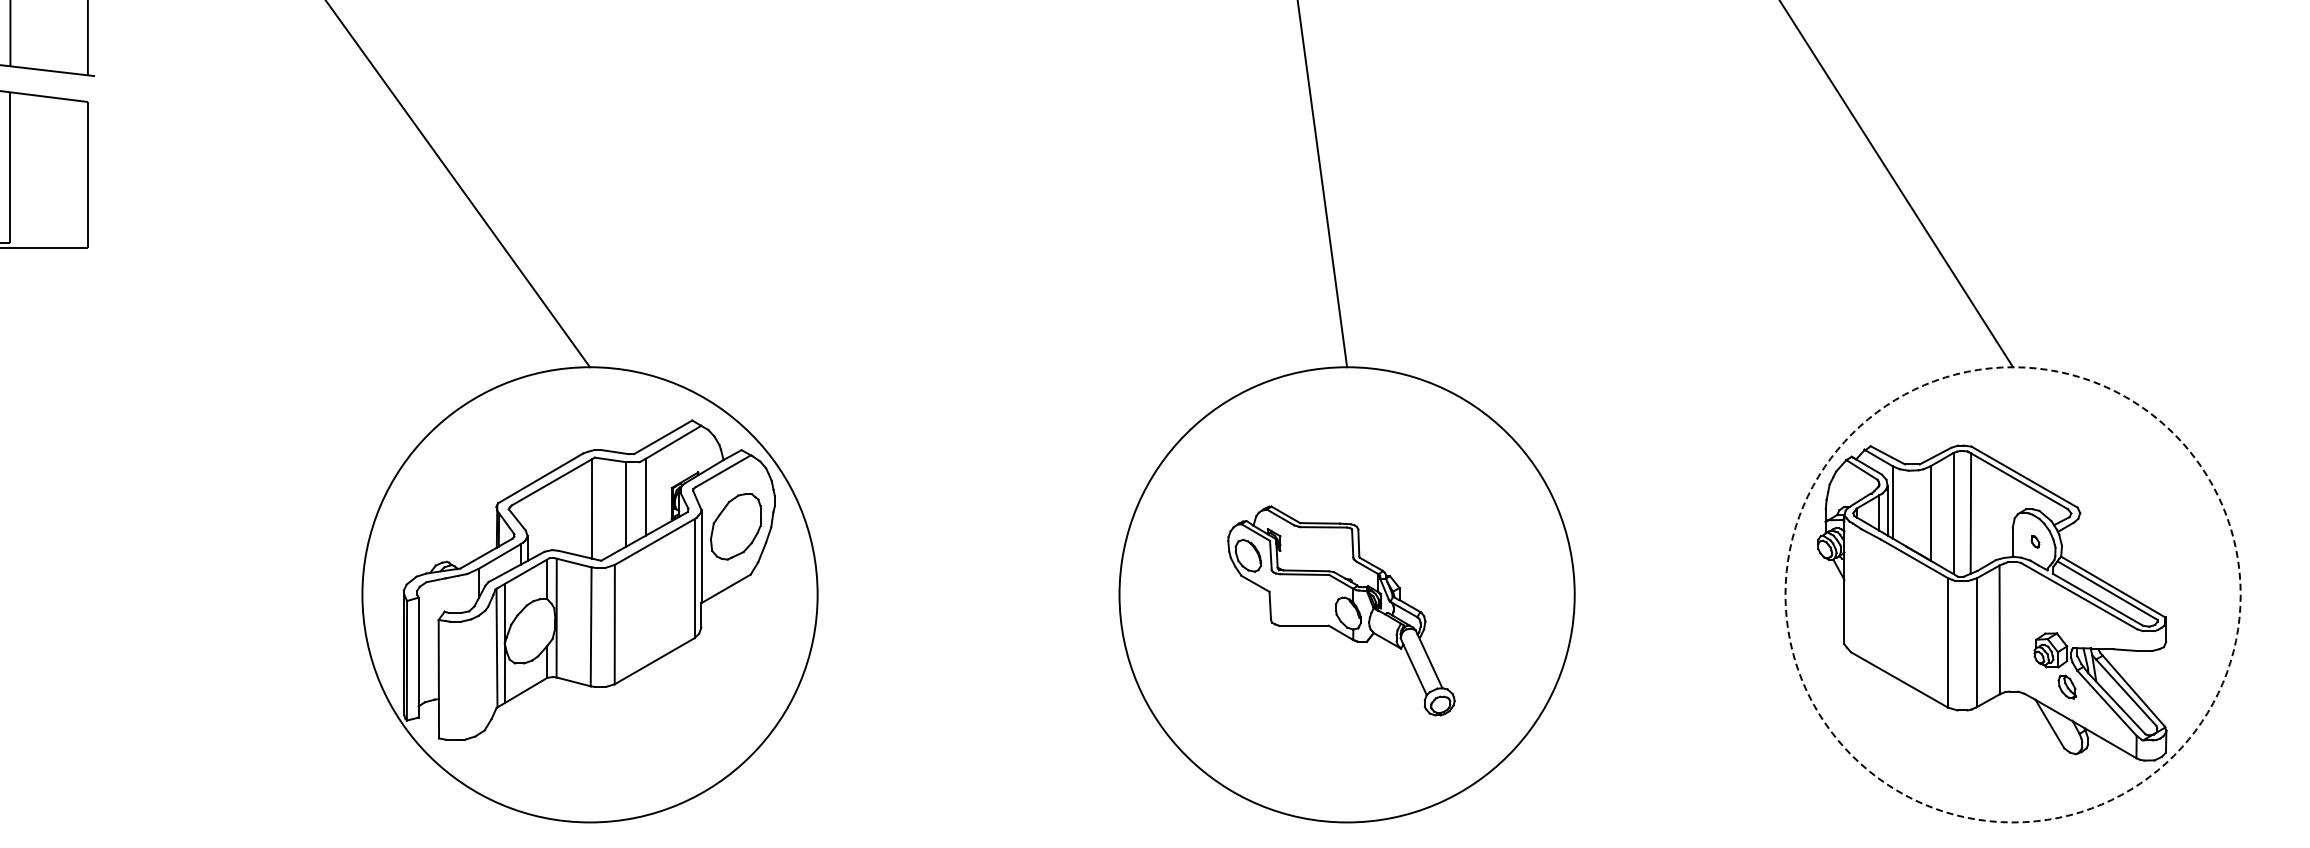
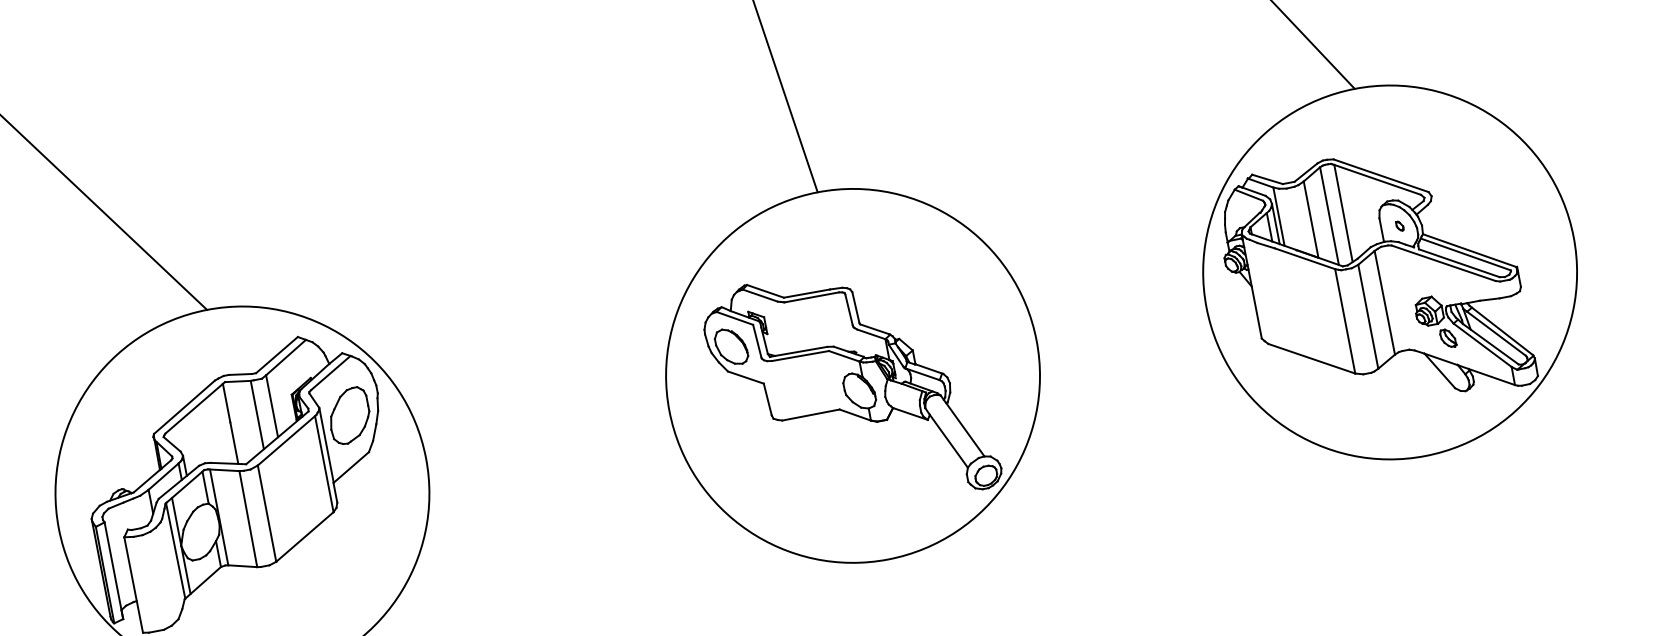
circle: (2012, 594) -> (1389, 272), dashed -> solid
part: (1341, 610) -> (850, 389), size x1.43

